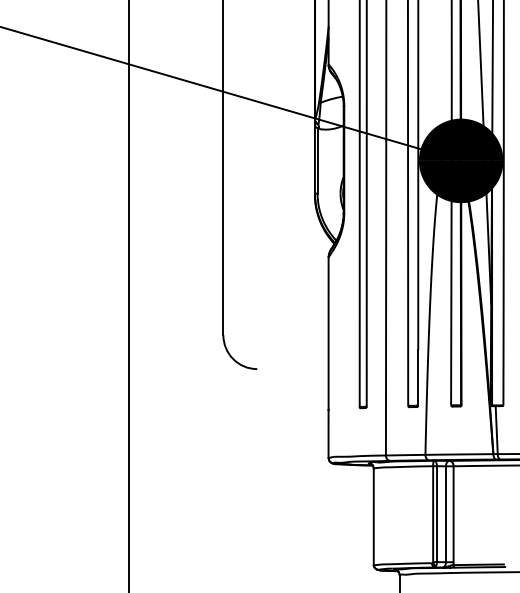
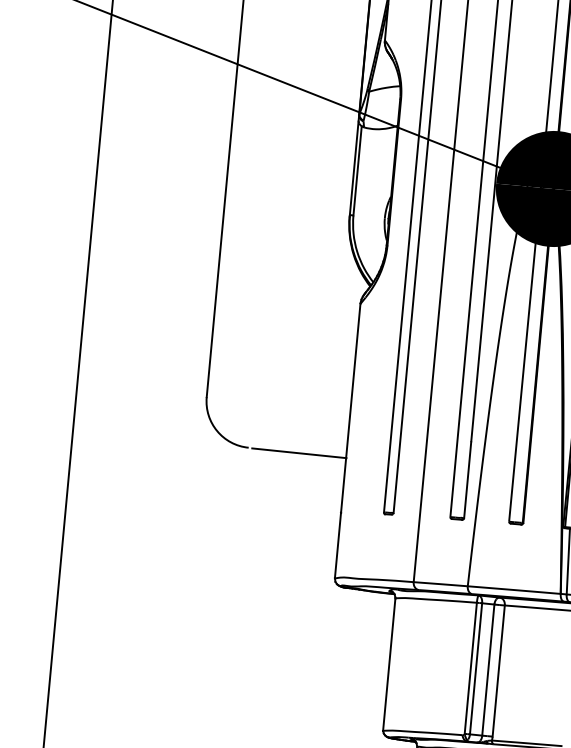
line: (293, 369) -> (298, 452), added

